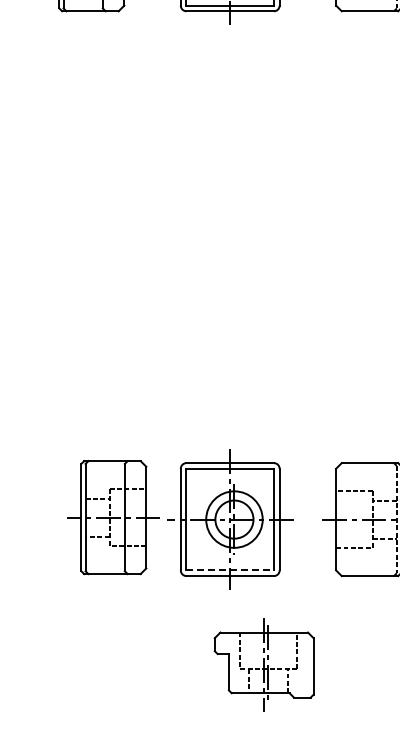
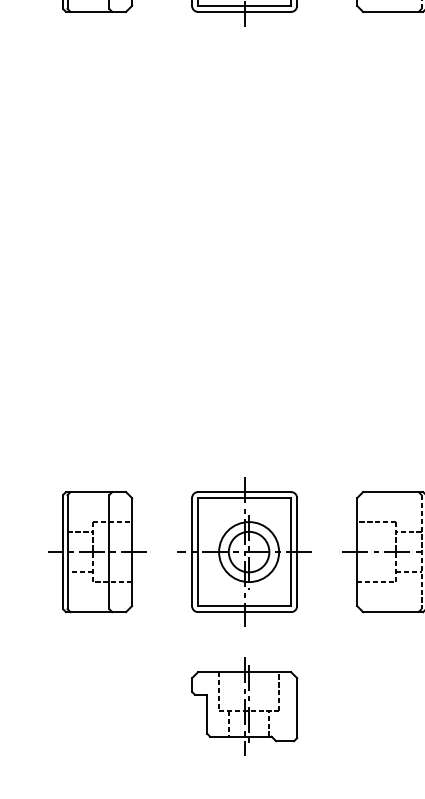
part: (113, 517) -> (97, 551), moved
line: (230, 570) -> (244, 606), dashed -> solid
part: (263, 664) -> (243, 706), moved

